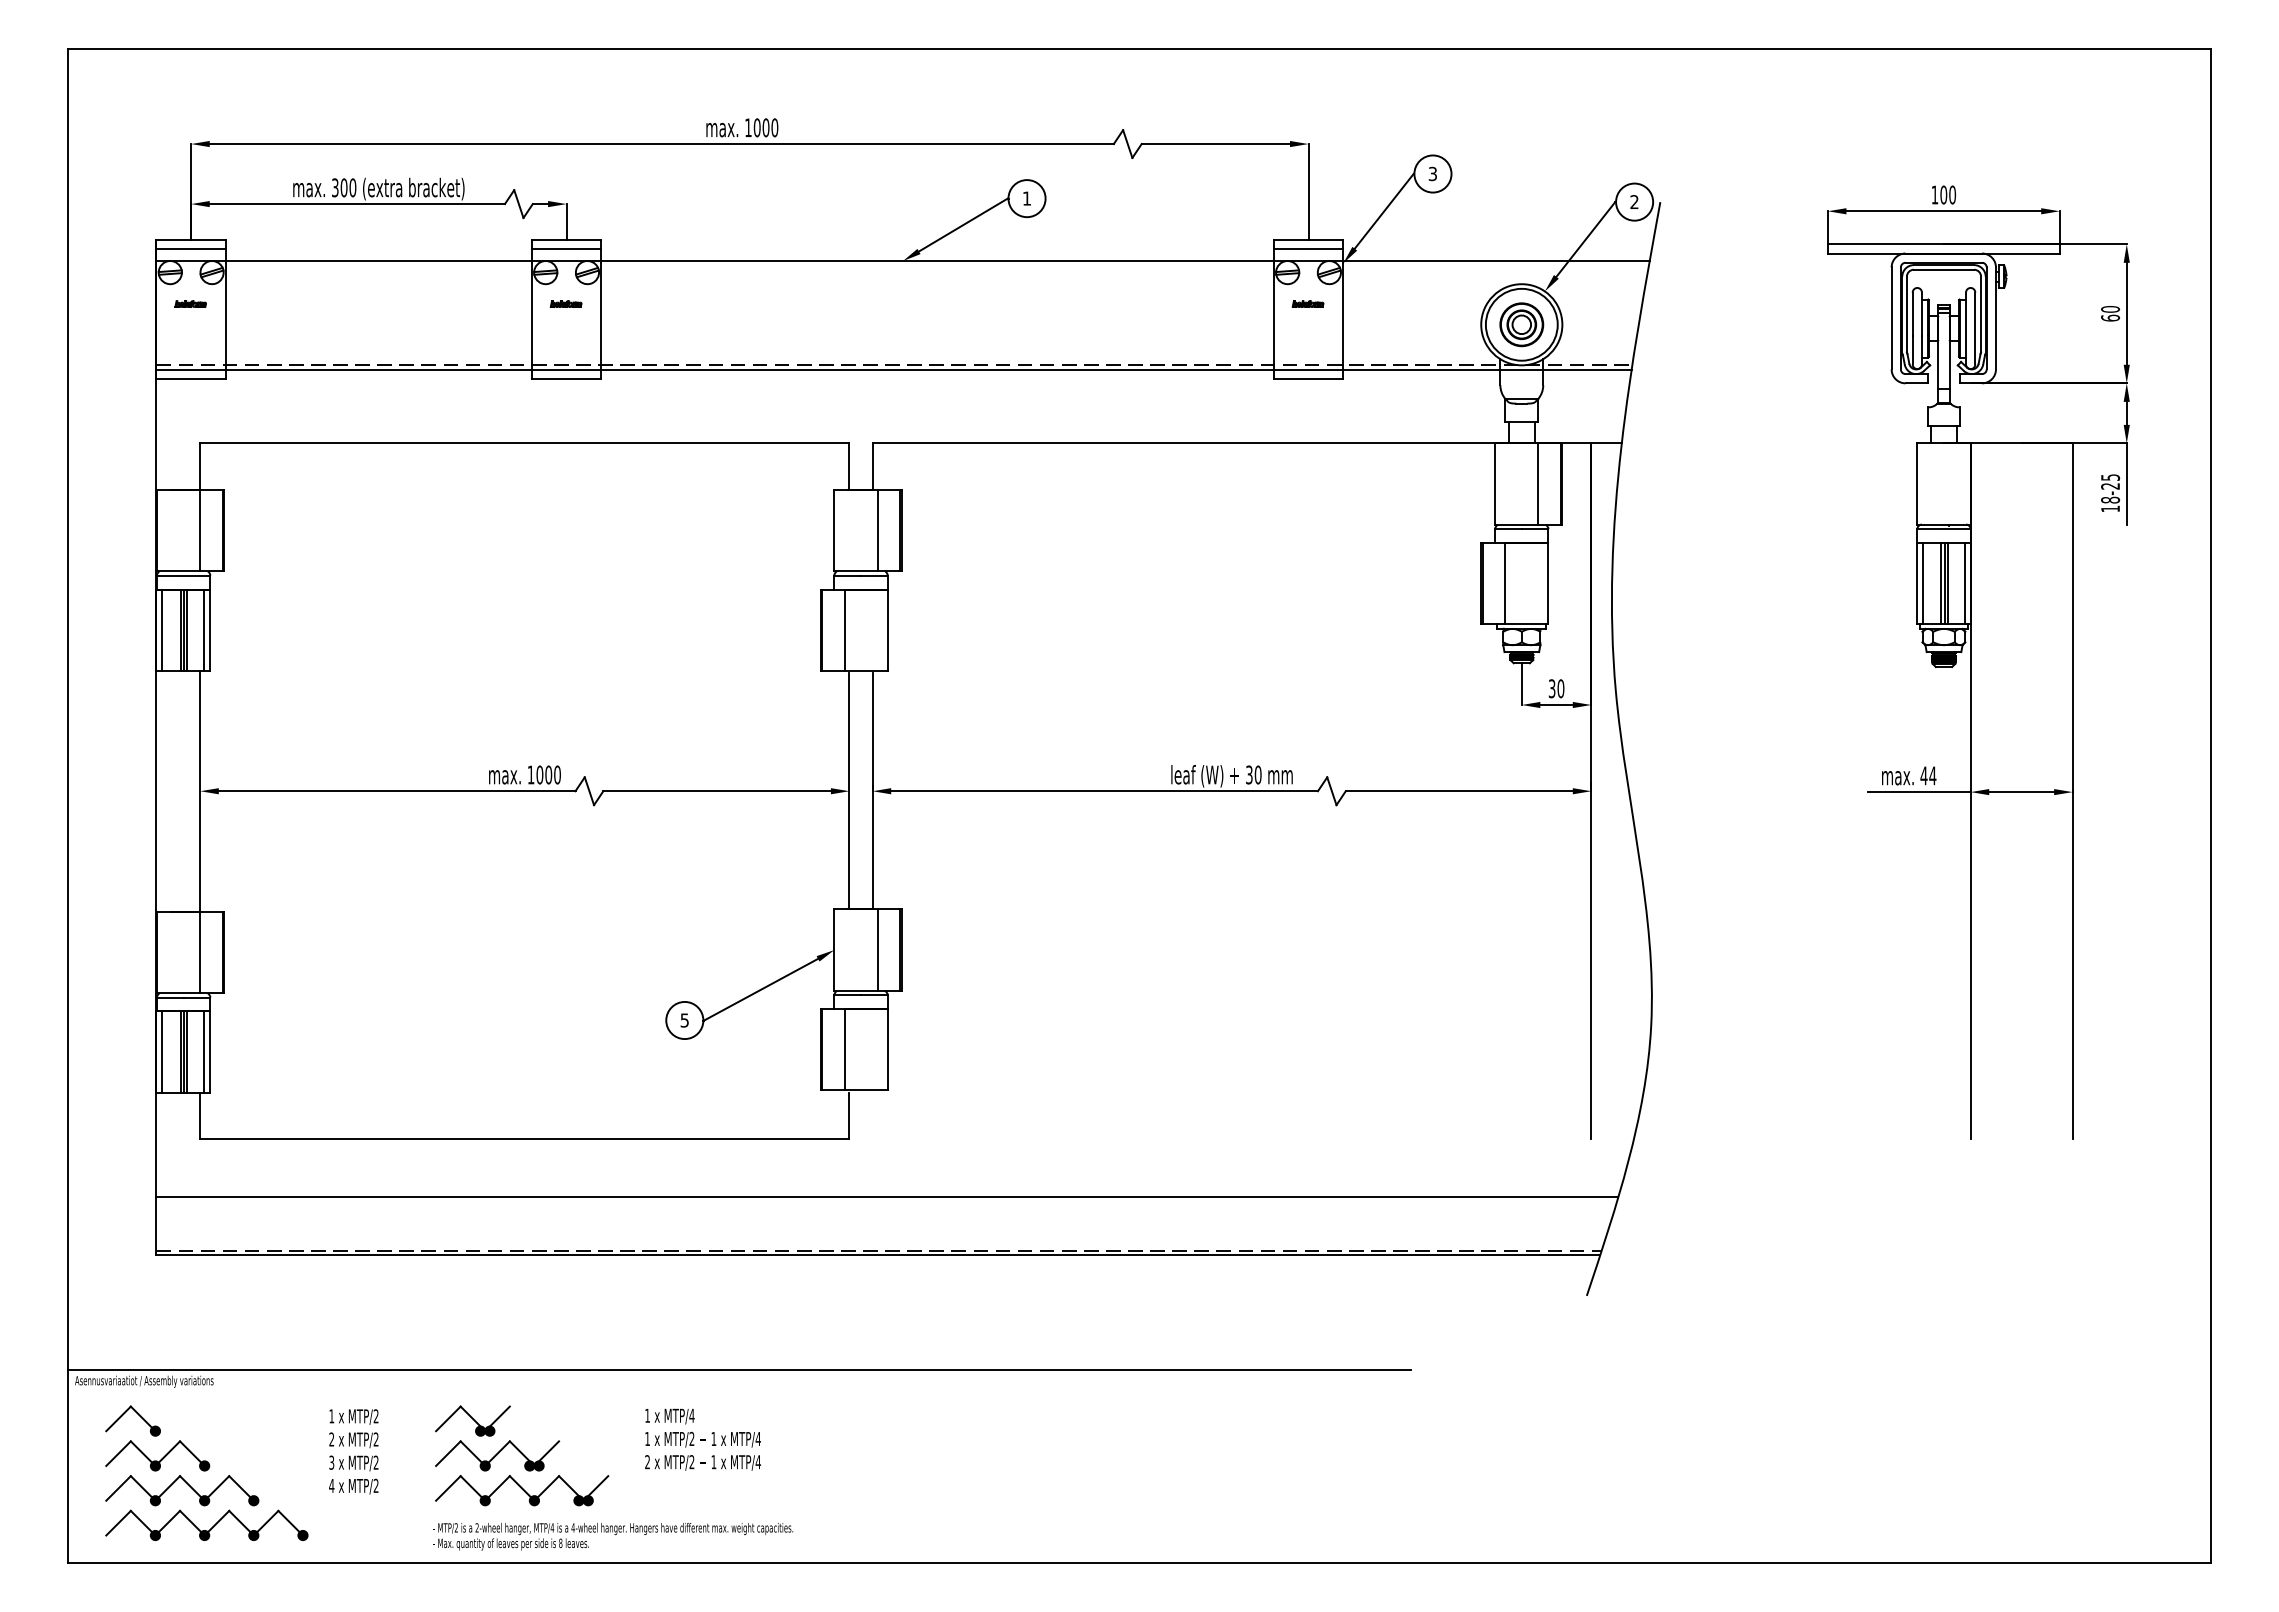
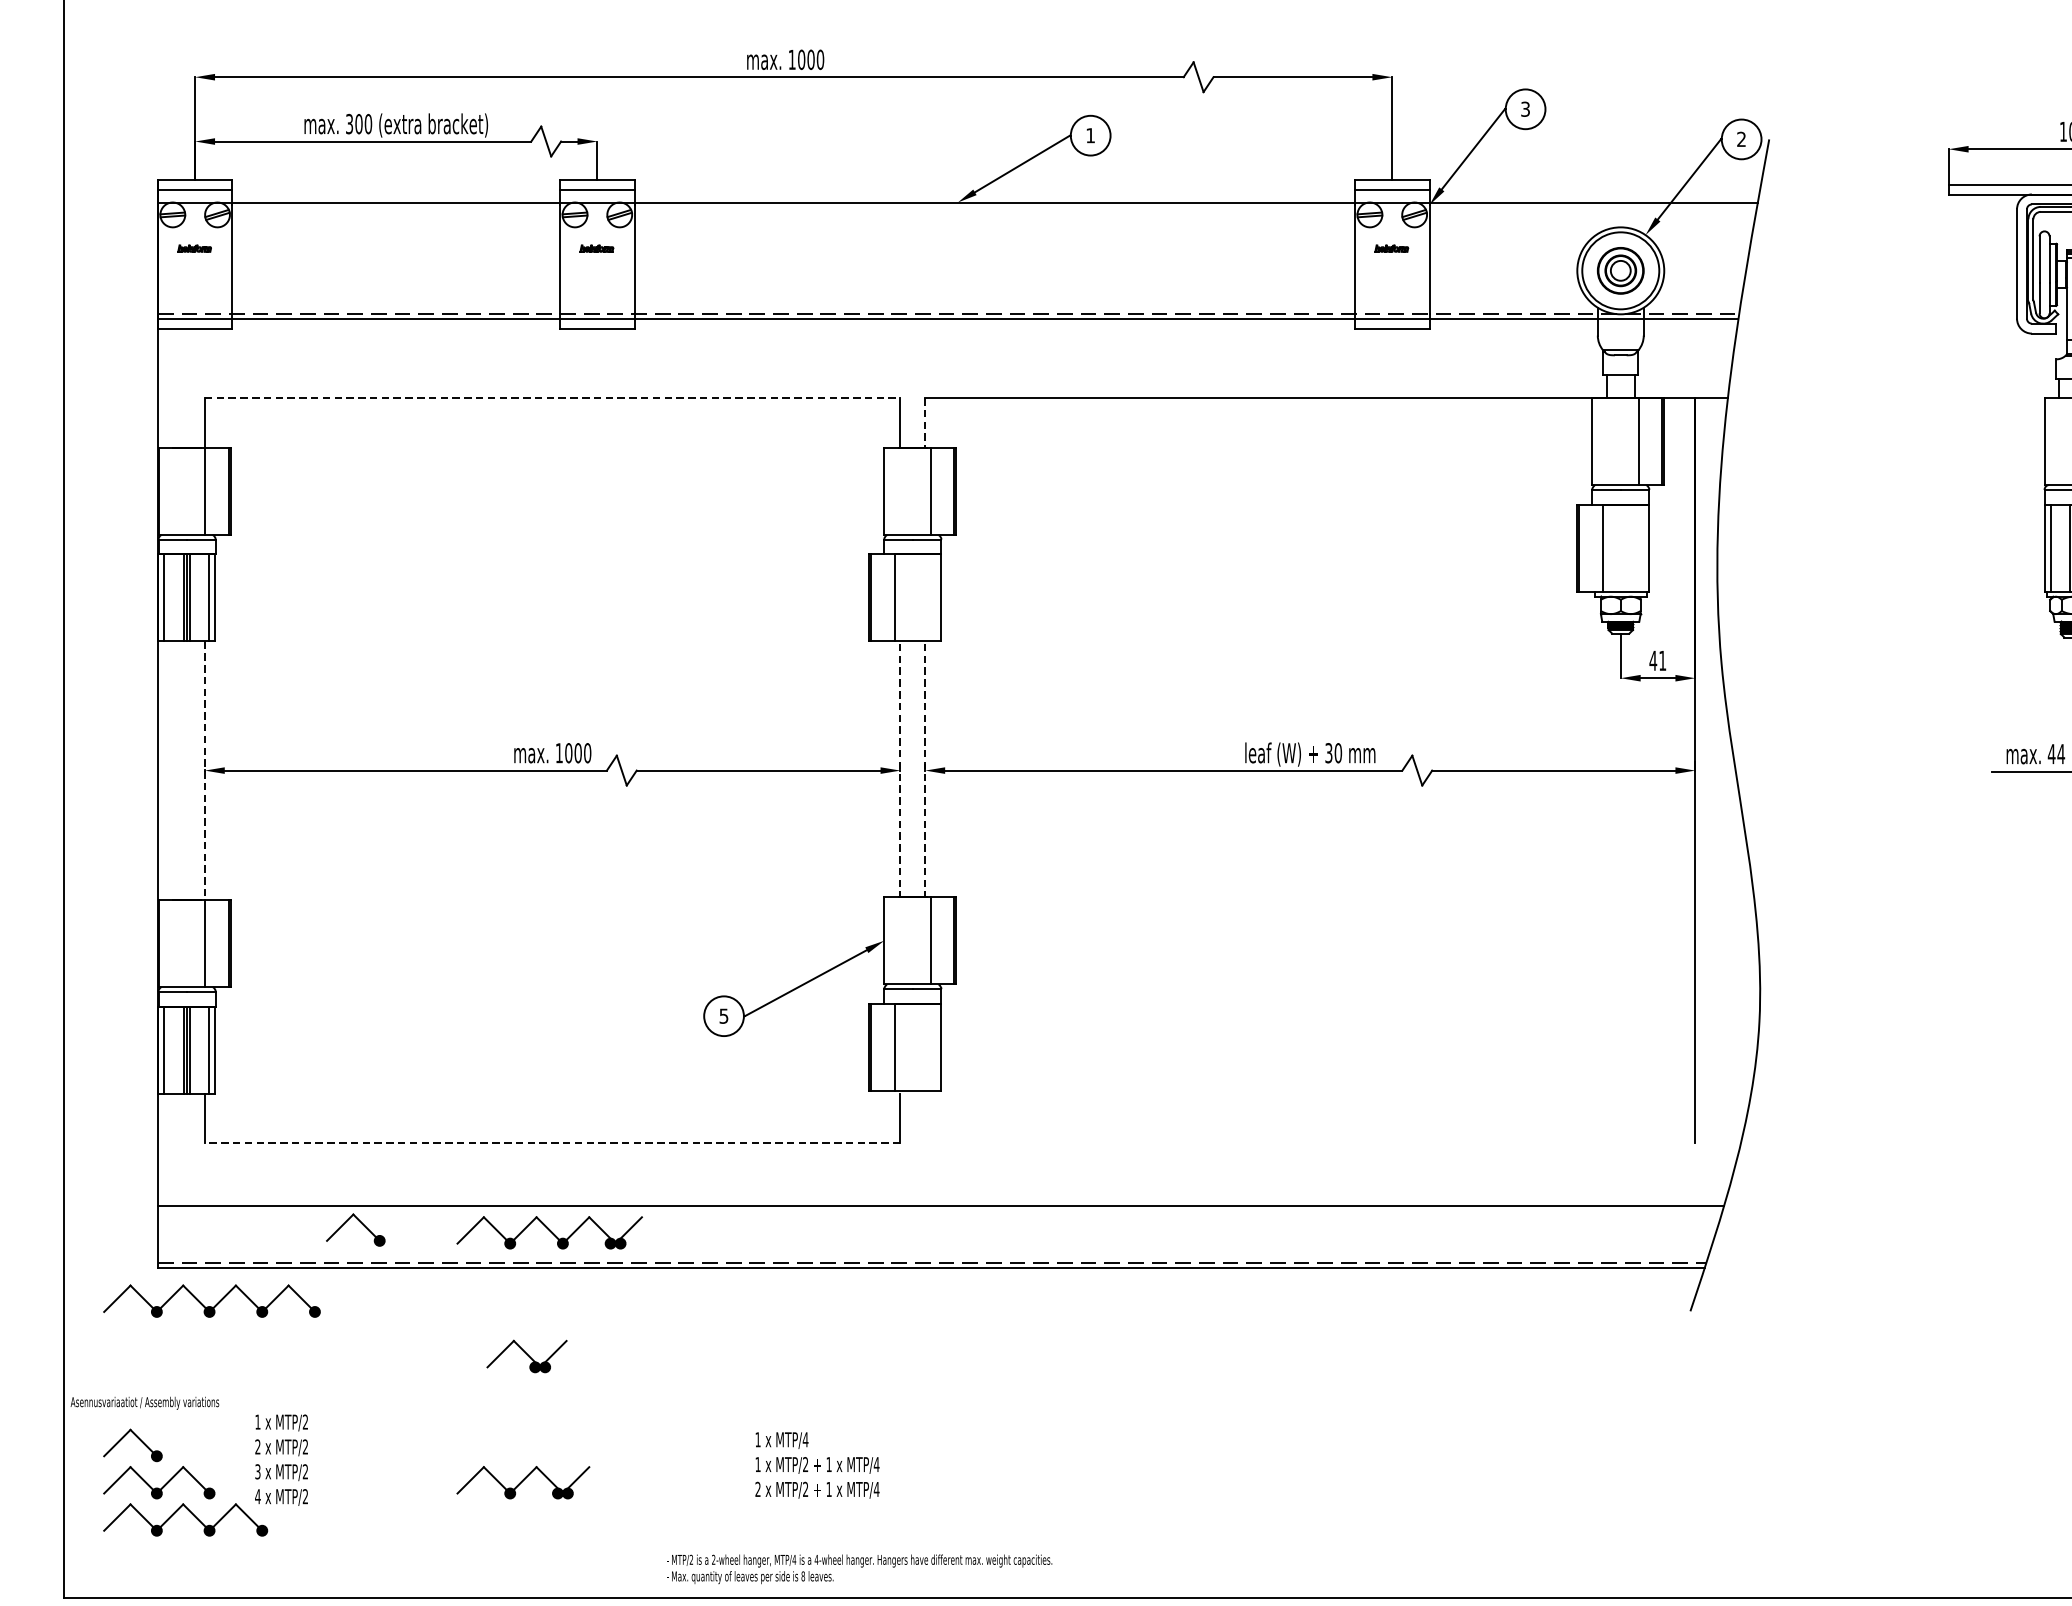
line: (524, 443) -> (552, 398), solid -> dashed
line: (872, 467) -> (925, 423), solid -> dashed
text: (1556, 688) -> (1657, 660), 30 -> 41
line: (200, 791) -> (205, 770), solid -> dashed
line: (849, 791) -> (900, 770), solid -> dashed
line: (872, 791) -> (925, 770), solid -> dashed
line: (524, 1139) -> (552, 1143), solid -> dashed
part: (345, 1213) -> (360, 1223), added
line: (739, 1370) -> (782, 1391), removed
part: (472, 1420) -> (526, 1355), moved
text: (702, 1439) -> (816, 1465), moved
text: (353, 1451) -> (281, 1459), moved
part: (522, 1490) -> (550, 1232), moved
part: (206, 1524) -> (211, 1300), moved
text: (613, 1536) -> (859, 1569), moved

